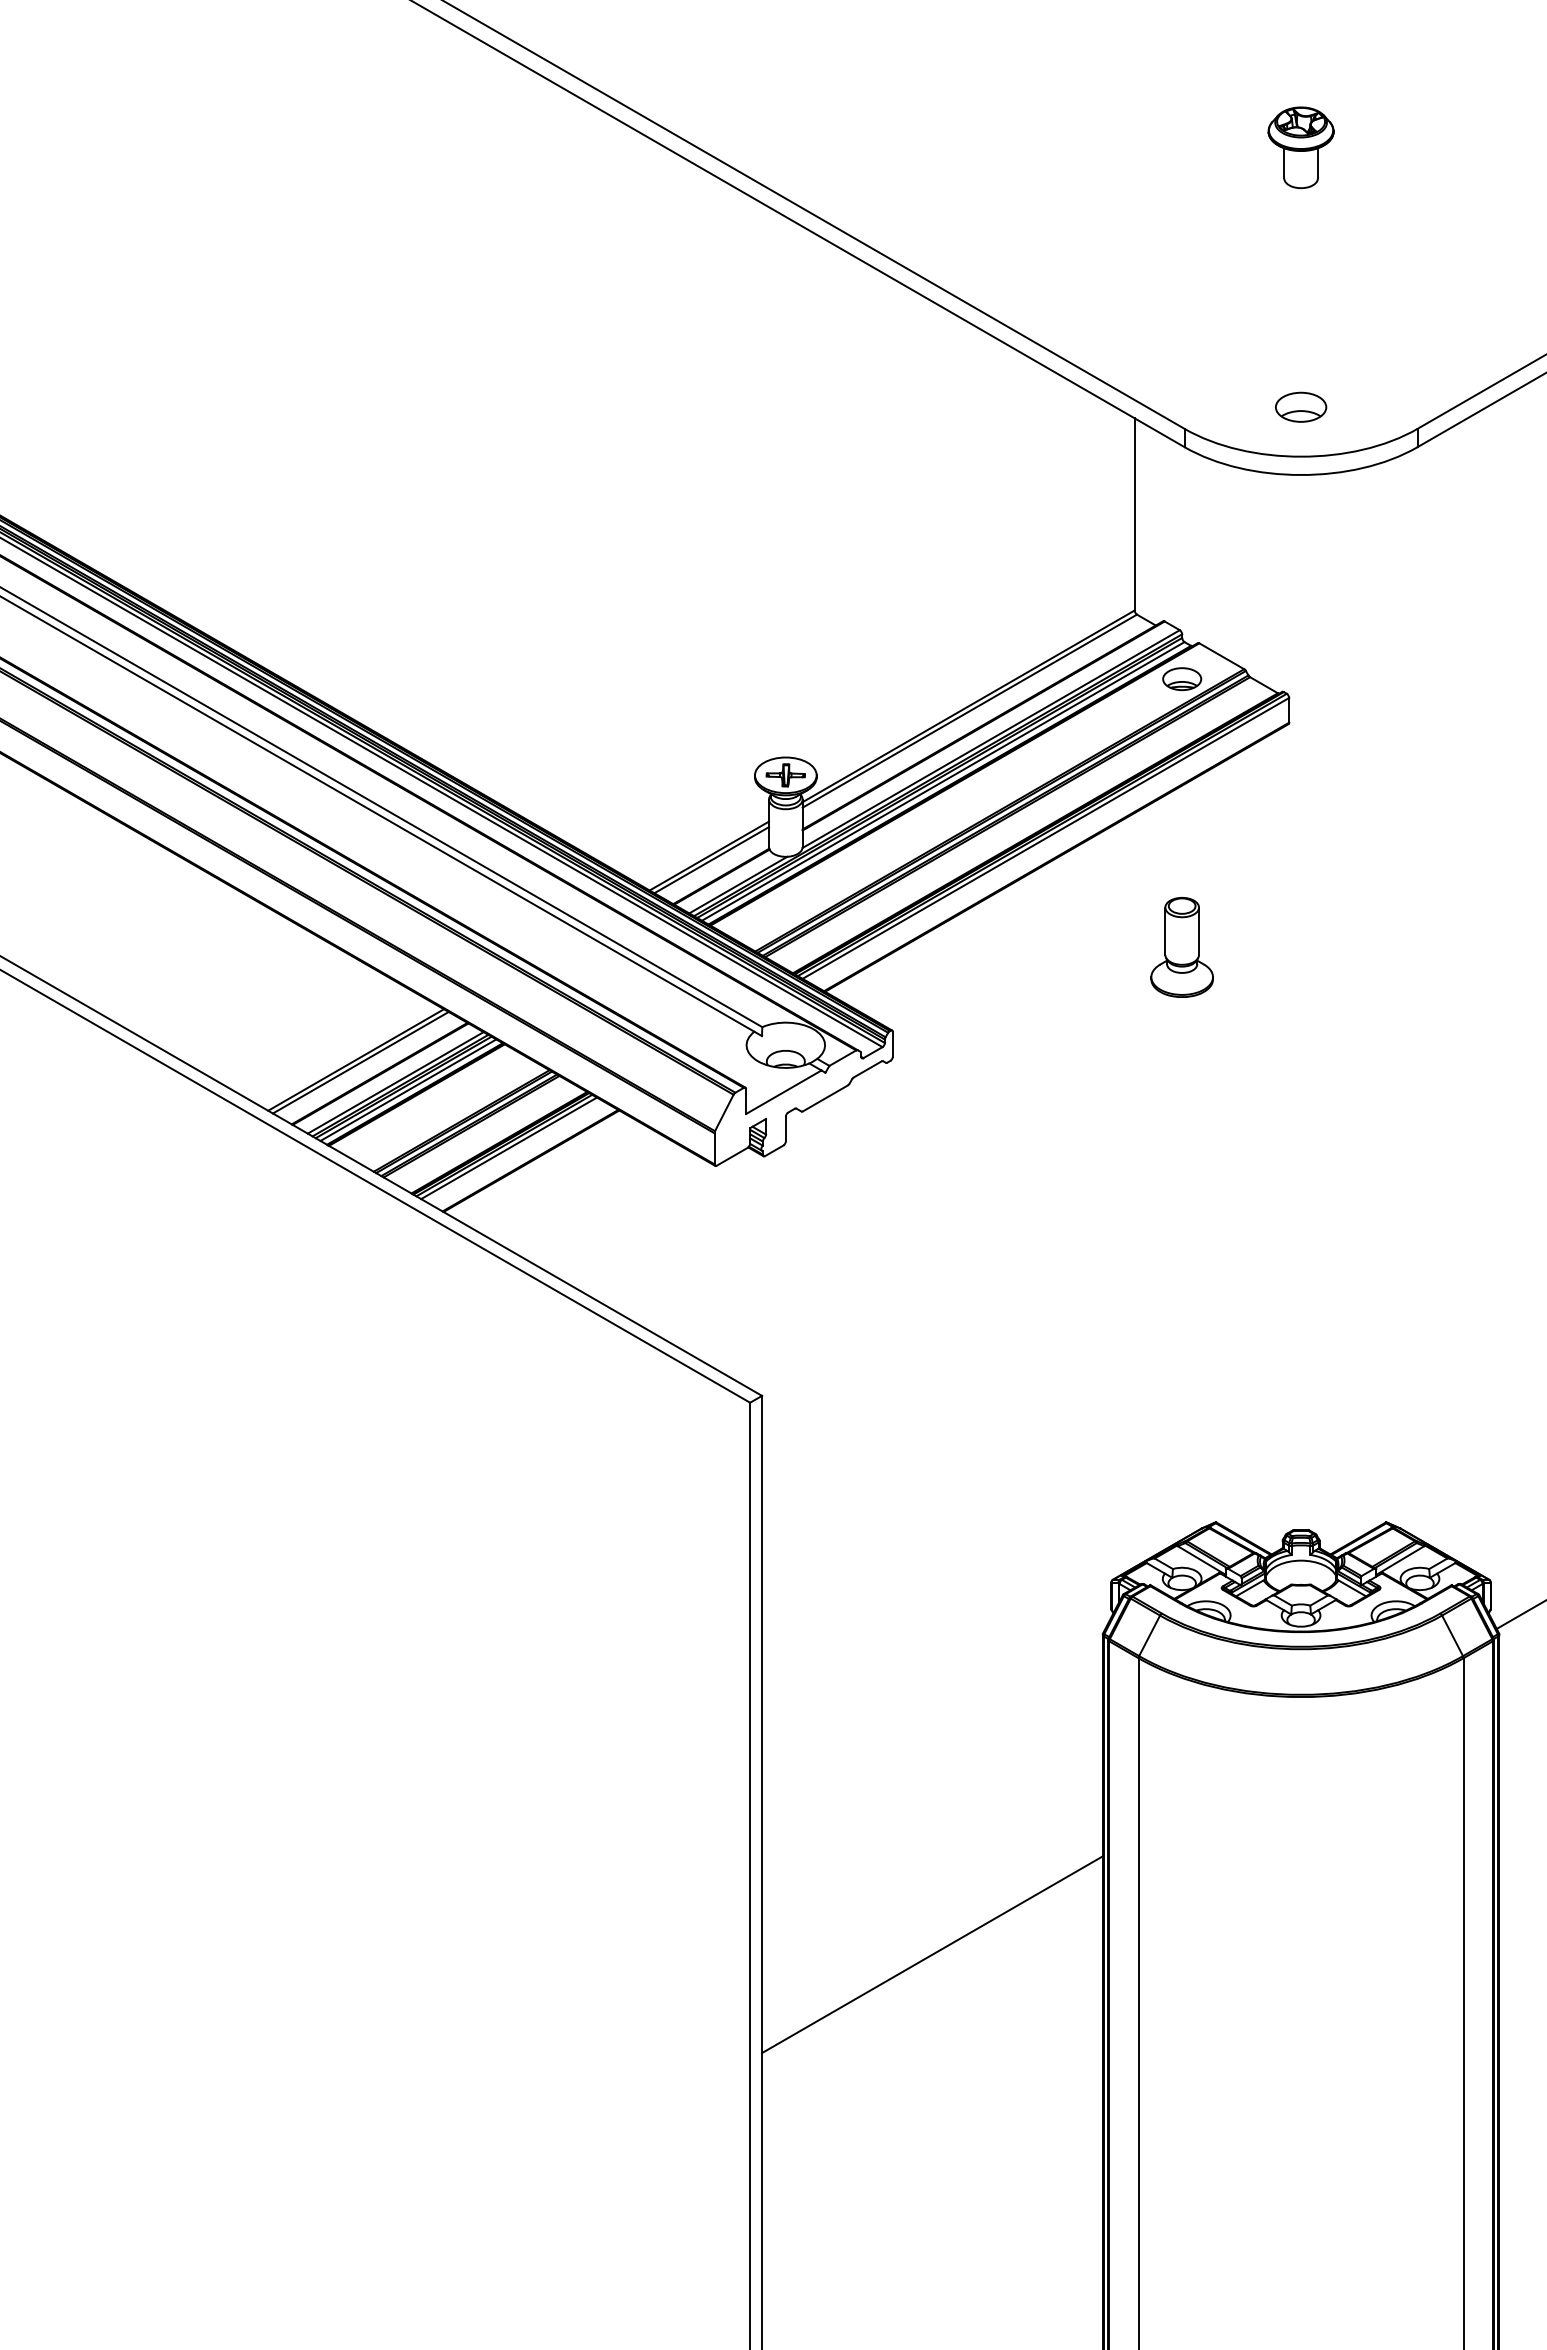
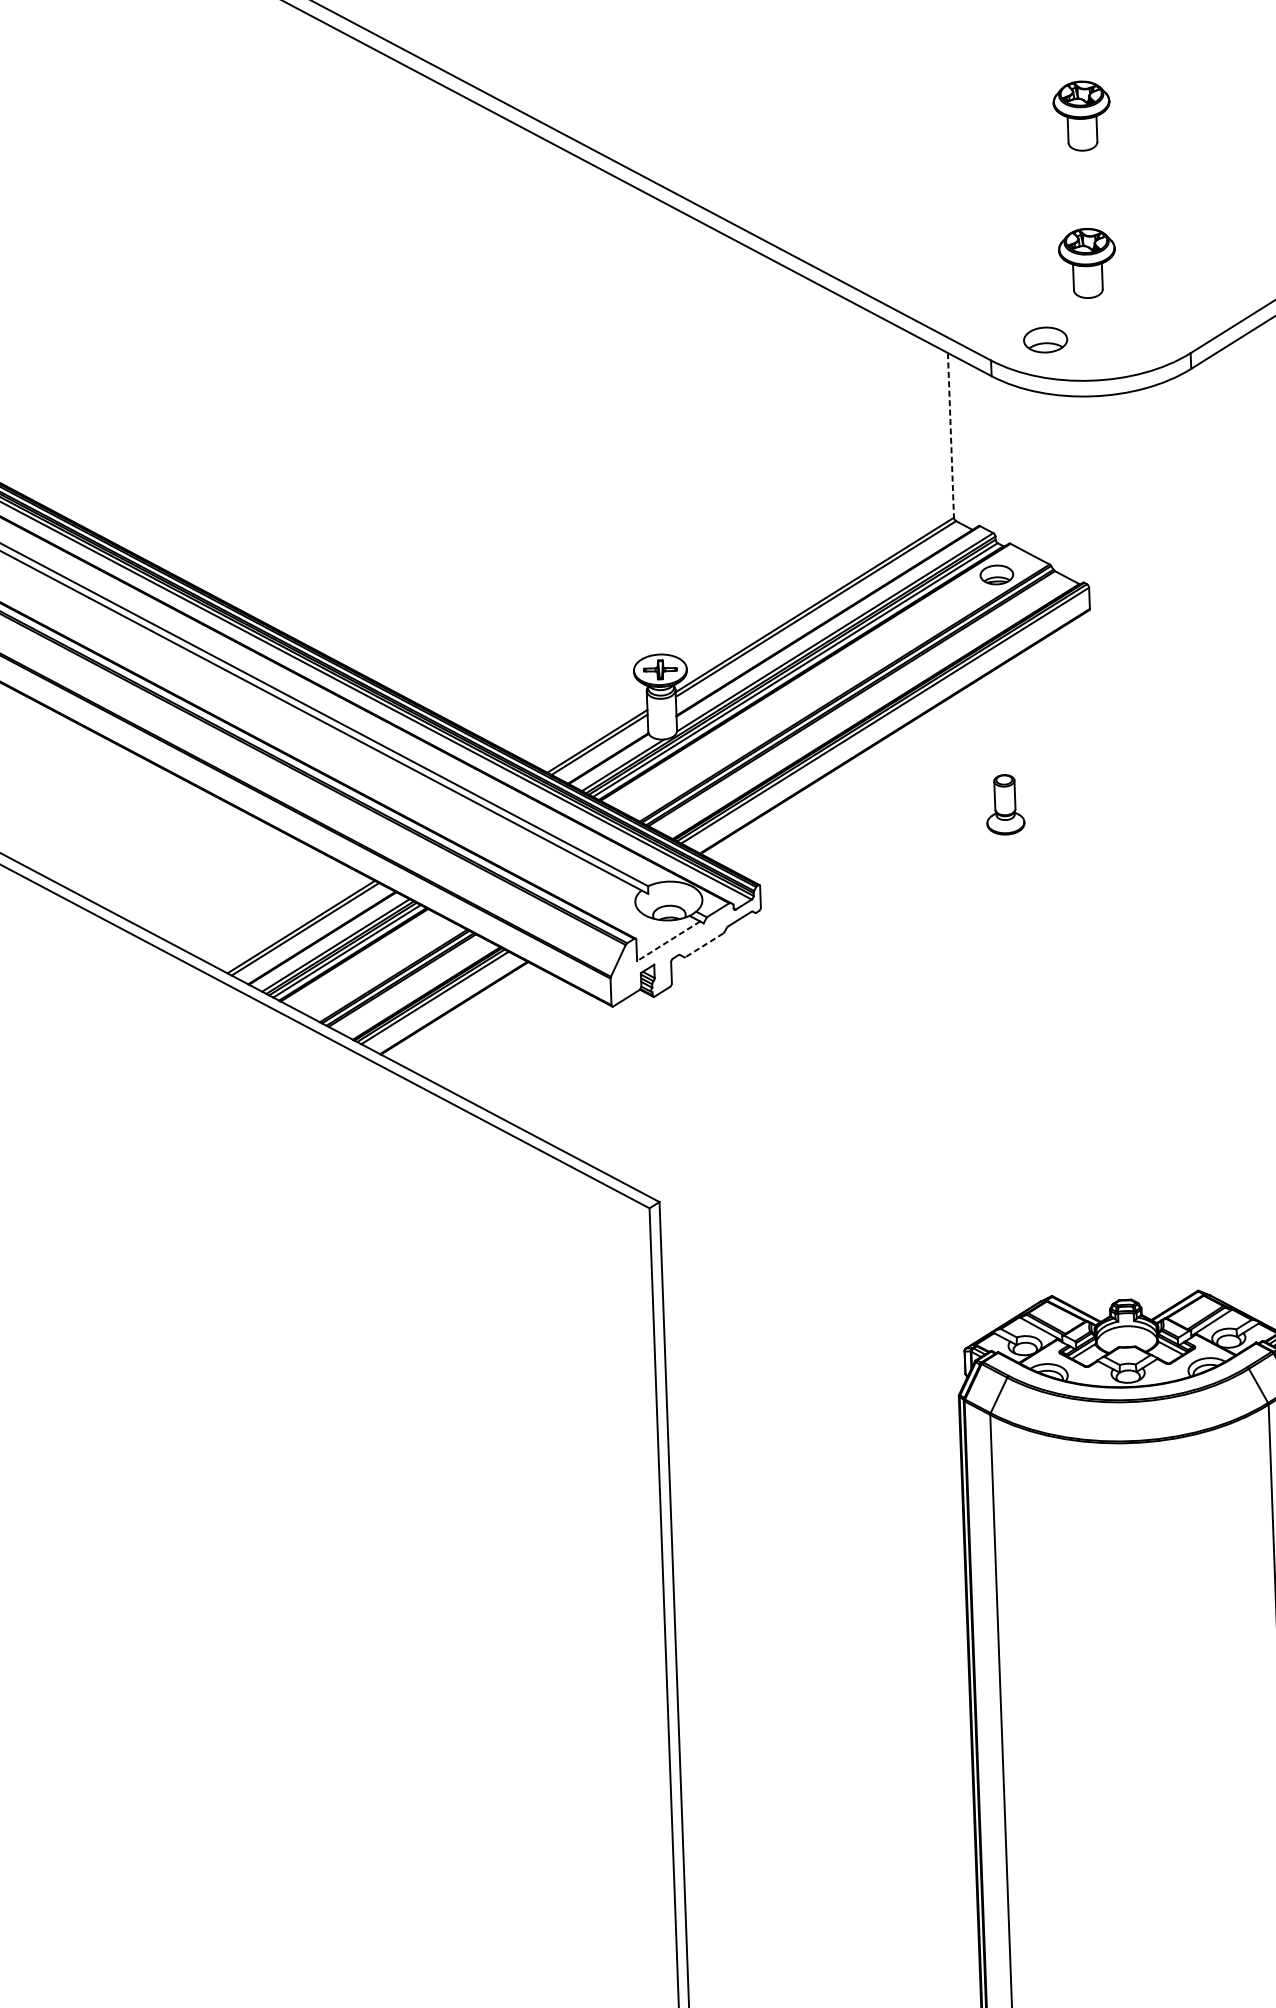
part: (1300, 319) -> (1086, 263), added
part: (1301, 406) -> (1045, 339), moved
line: (1134, 514) -> (950, 435), solid -> dashed
part: (1181, 947) -> (1004, 804), size x0.7
line: (783, 1092) -> (668, 941), solid -> dashed
line: (825, 1098) -> (704, 945), solid -> dashed
line: (932, 1954) -> (823, 1675), removed

